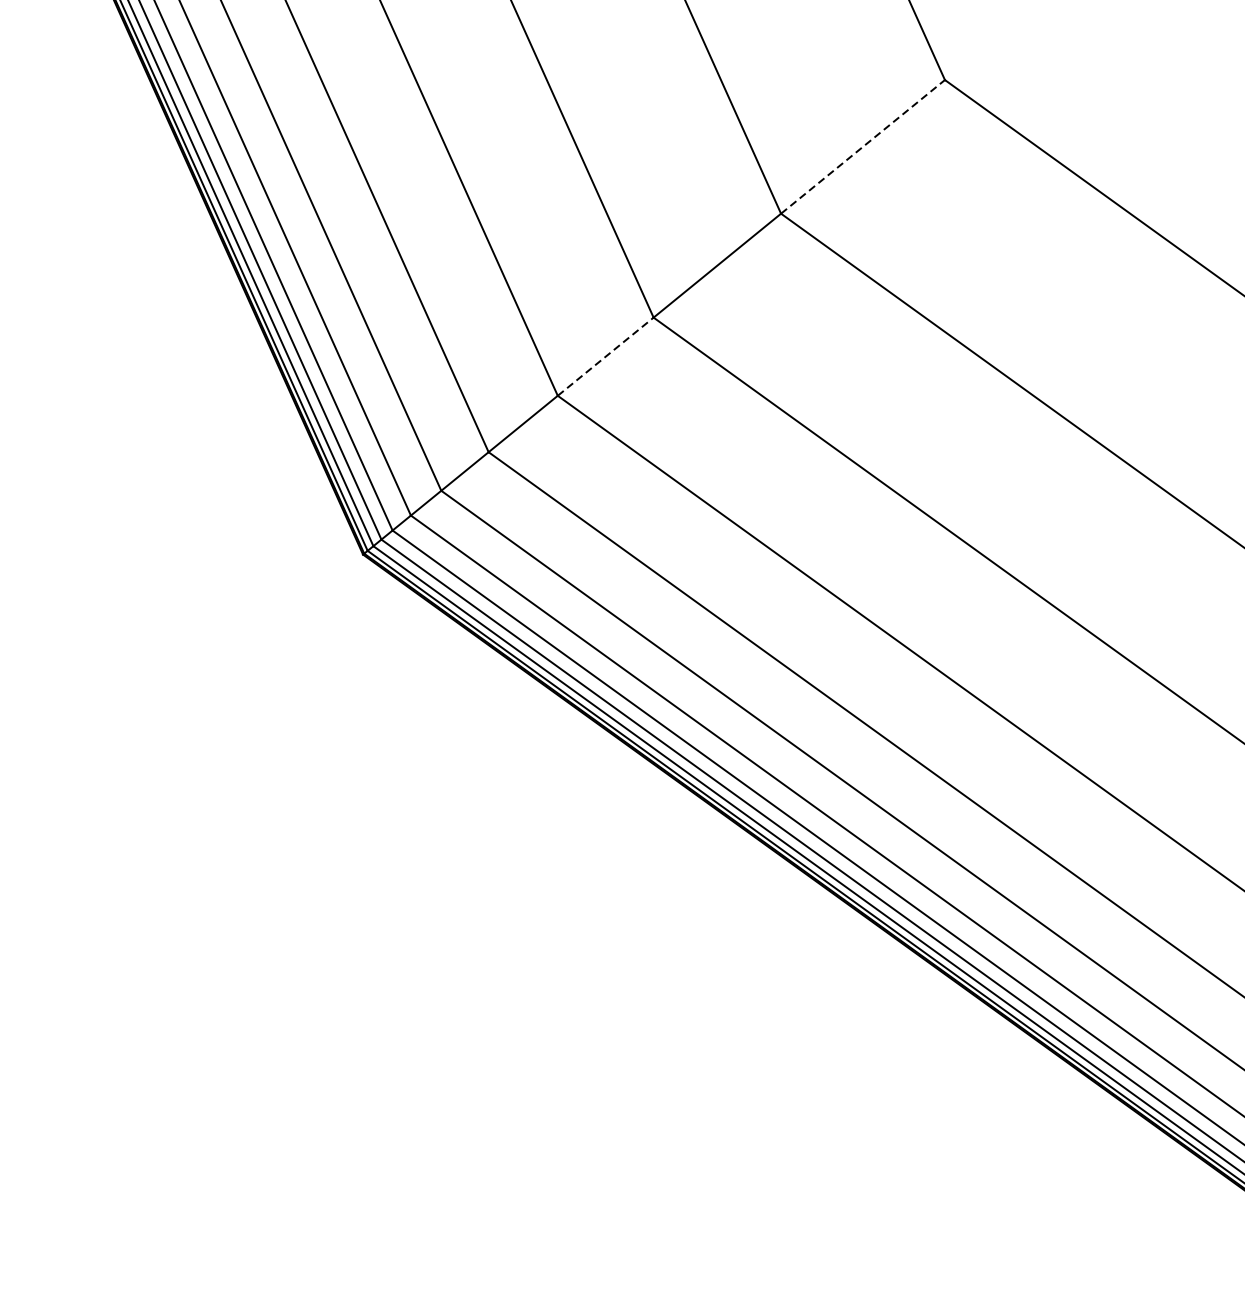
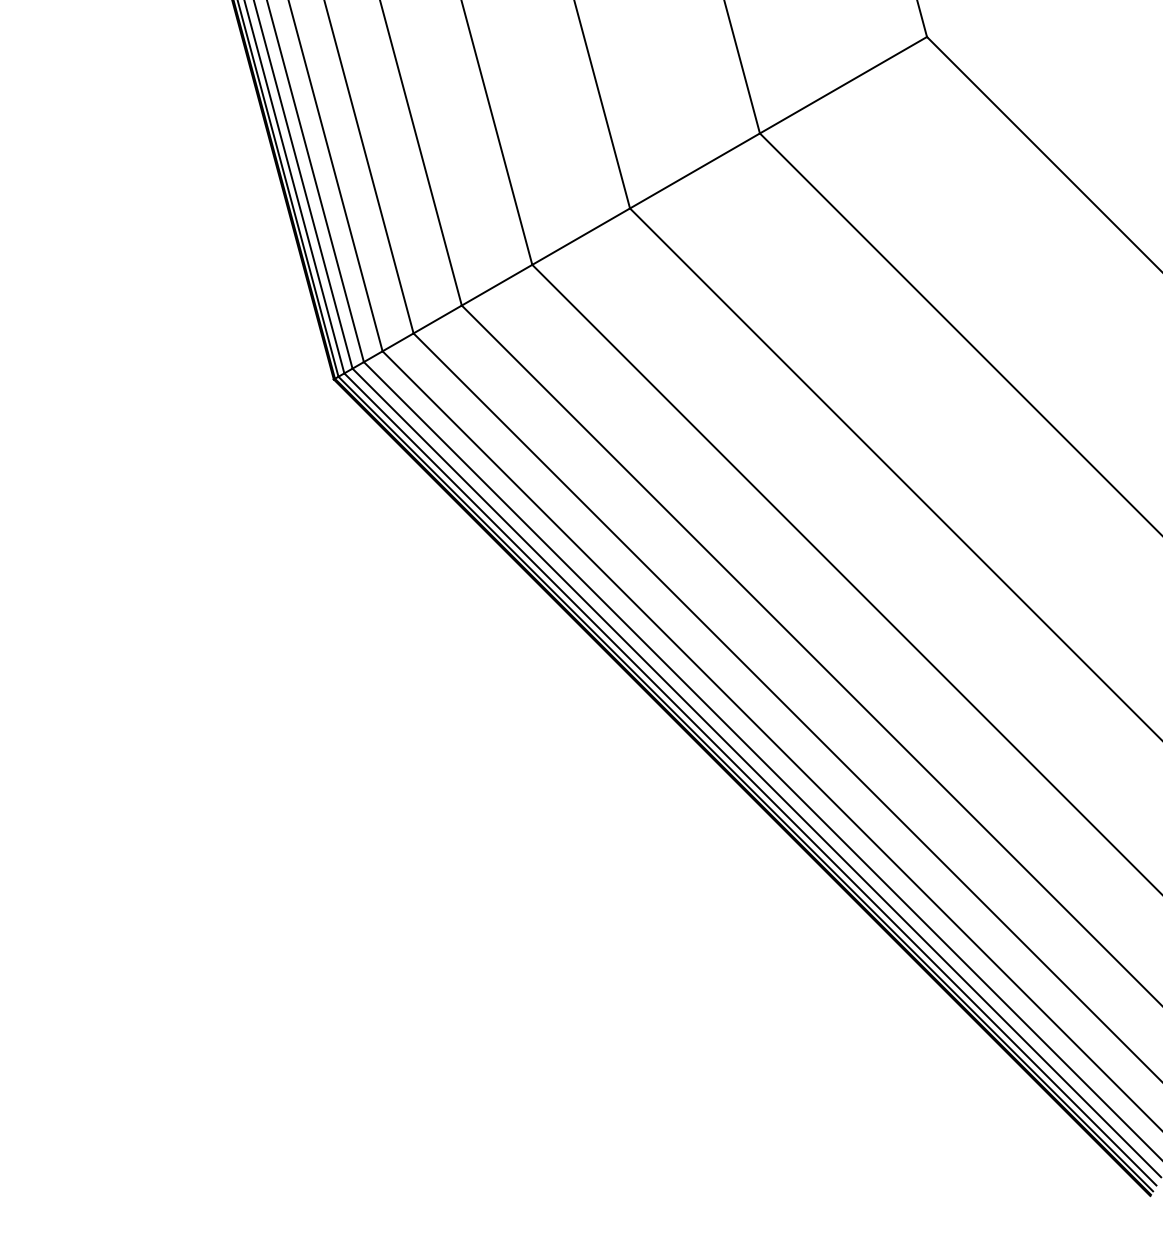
line: (862, 146) -> (843, 84), dashed -> solid
line: (606, 356) -> (581, 236), dashed -> solid

